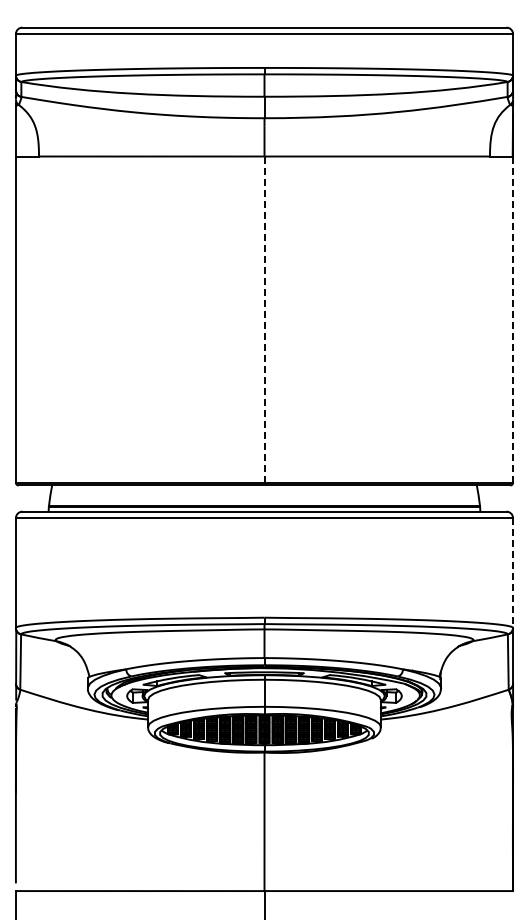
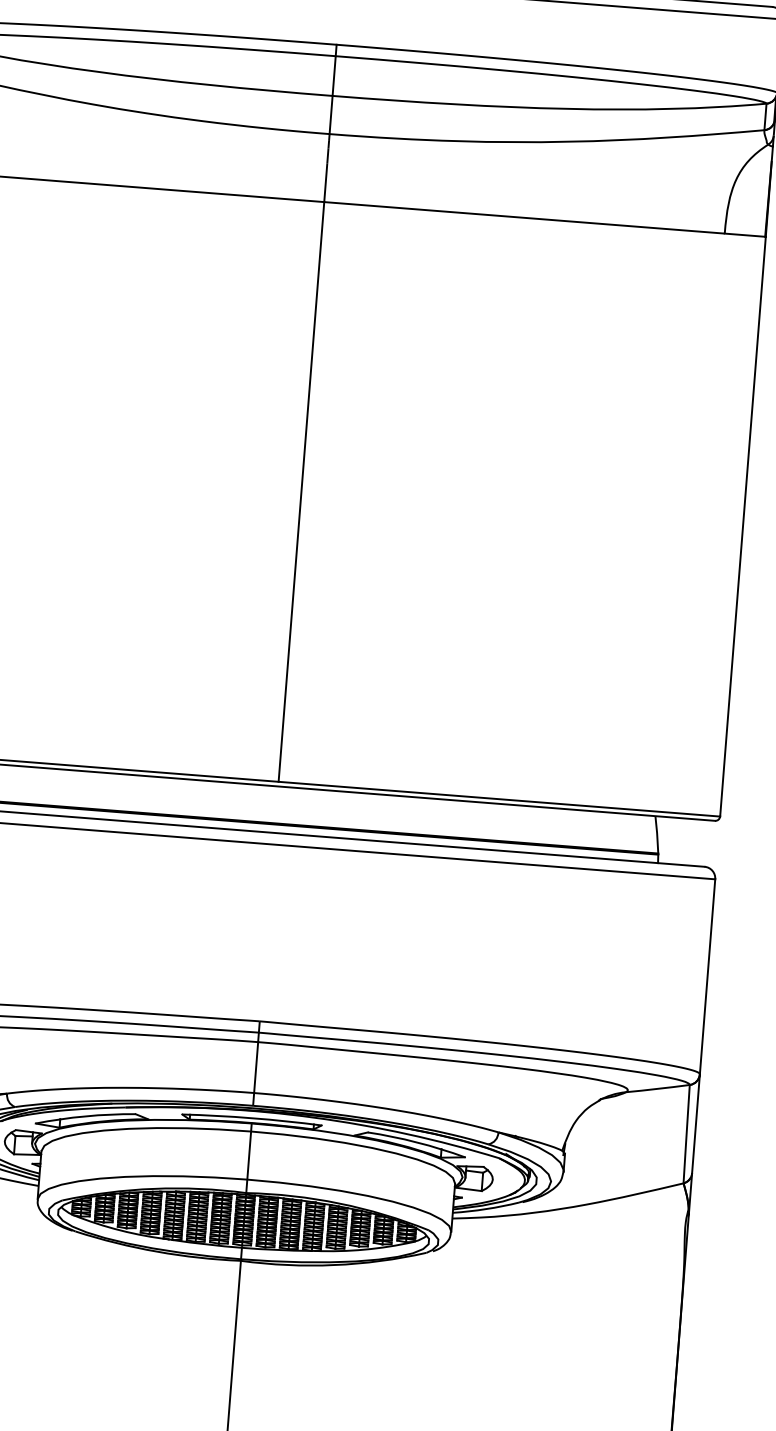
line: (264, 319) -> (301, 491), dashed -> solid
line: (513, 319) -> (743, 526), dashed -> solid
line: (513, 573) -> (708, 977), dashed -> solid

